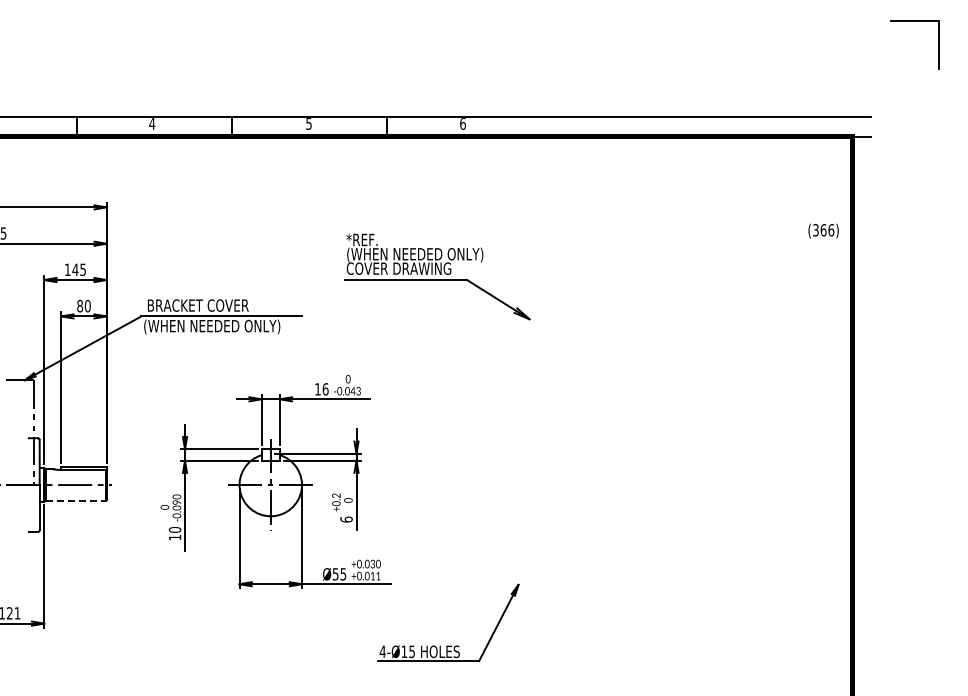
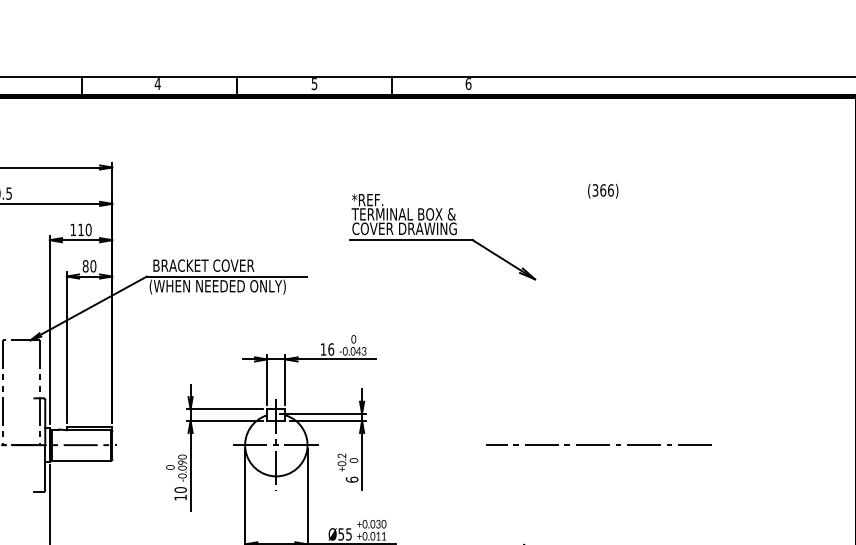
text: (823, 230) -> (603, 190), moved
text: (414, 254) -> (420, 214), (WHEN NEEDED ONLY) -> TERMINAL BOX &
text: (79, 269) -> (85, 229), 145 -> 110
line: (593, 484) -> (599, 444), added
line: (75, 500) -> (81, 460), dashed -> solid

